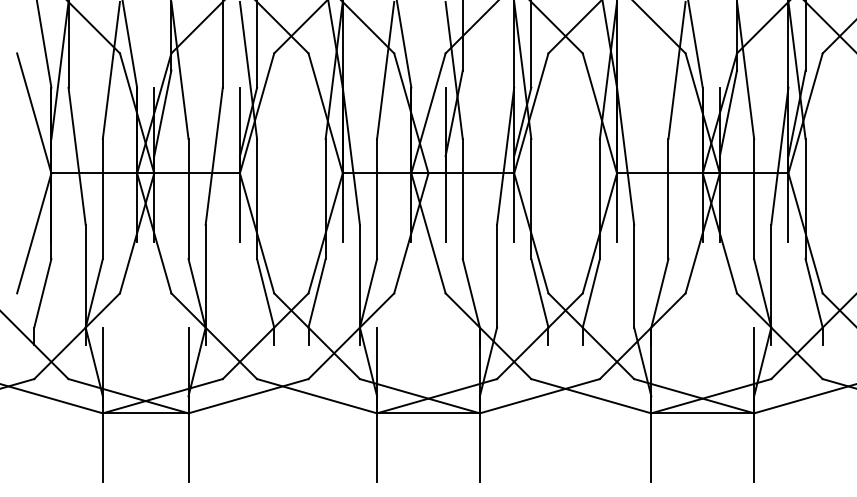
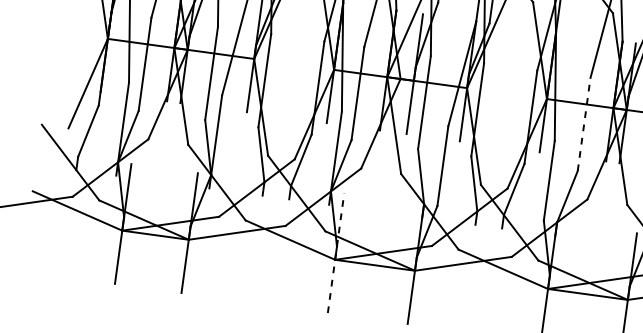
line: (668, 199) -> (584, 124), solid -> dashed
line: (377, 404) -> (336, 252), solid -> dashed

